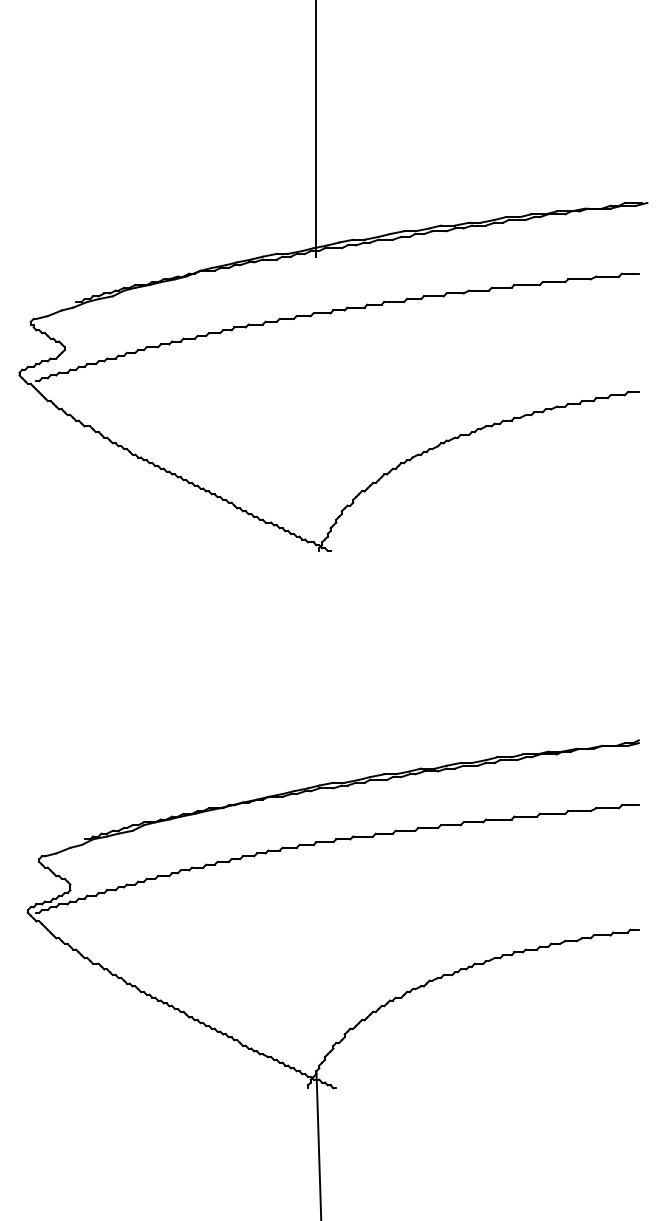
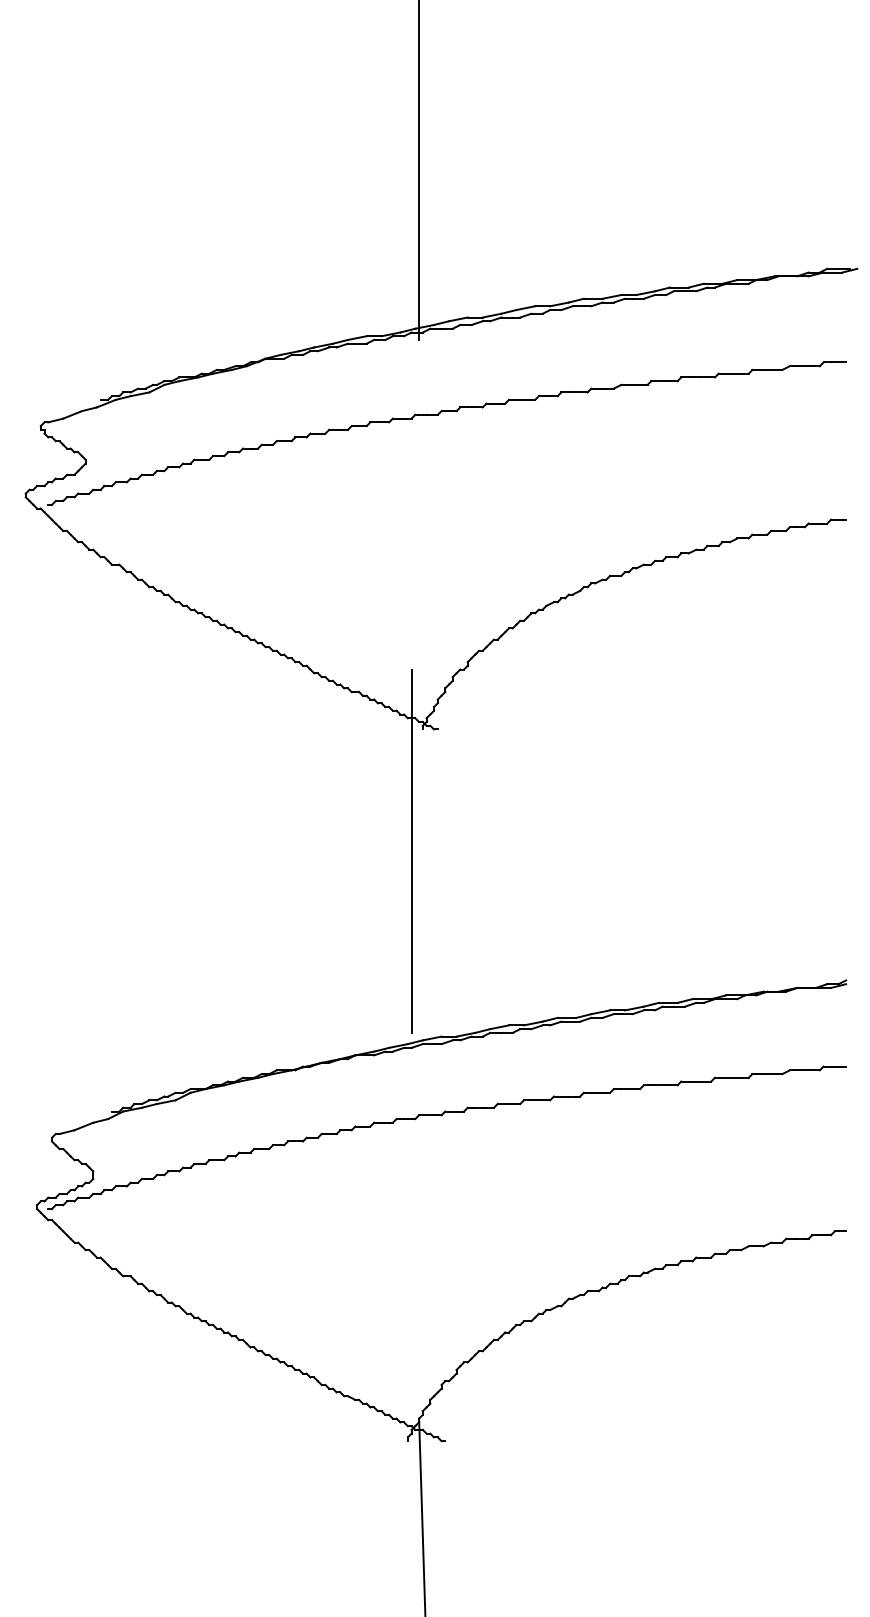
line: (310, 642) -> (411, 850), added

